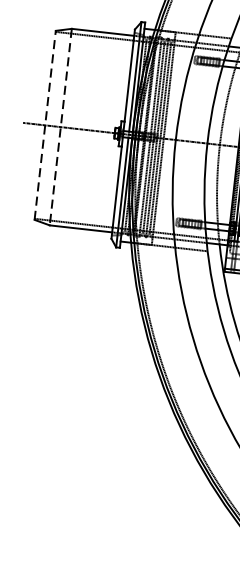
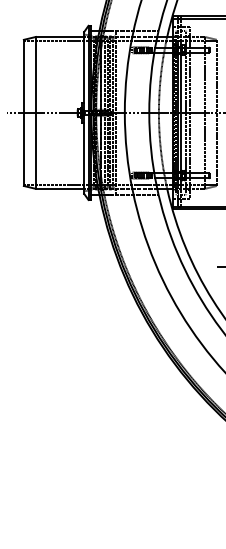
line: (44, 124) -> (23, 112), dashed -> solid
line: (60, 126) -> (35, 112), dashed -> solid

